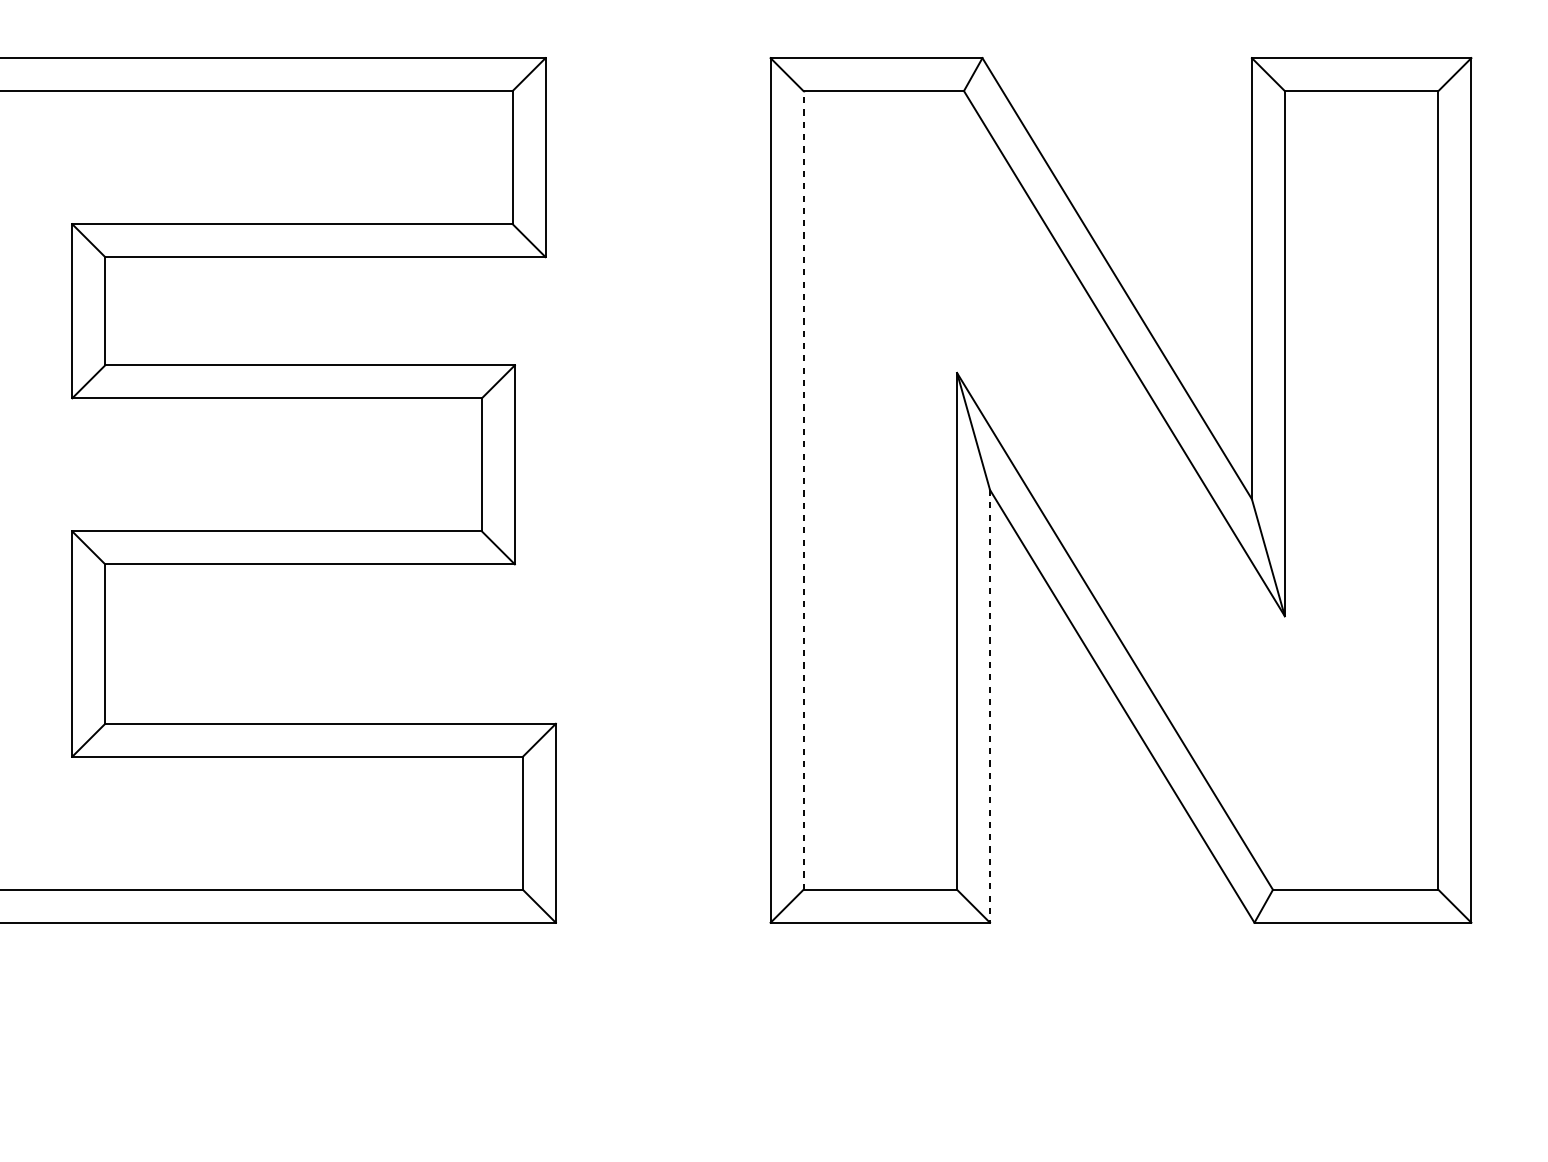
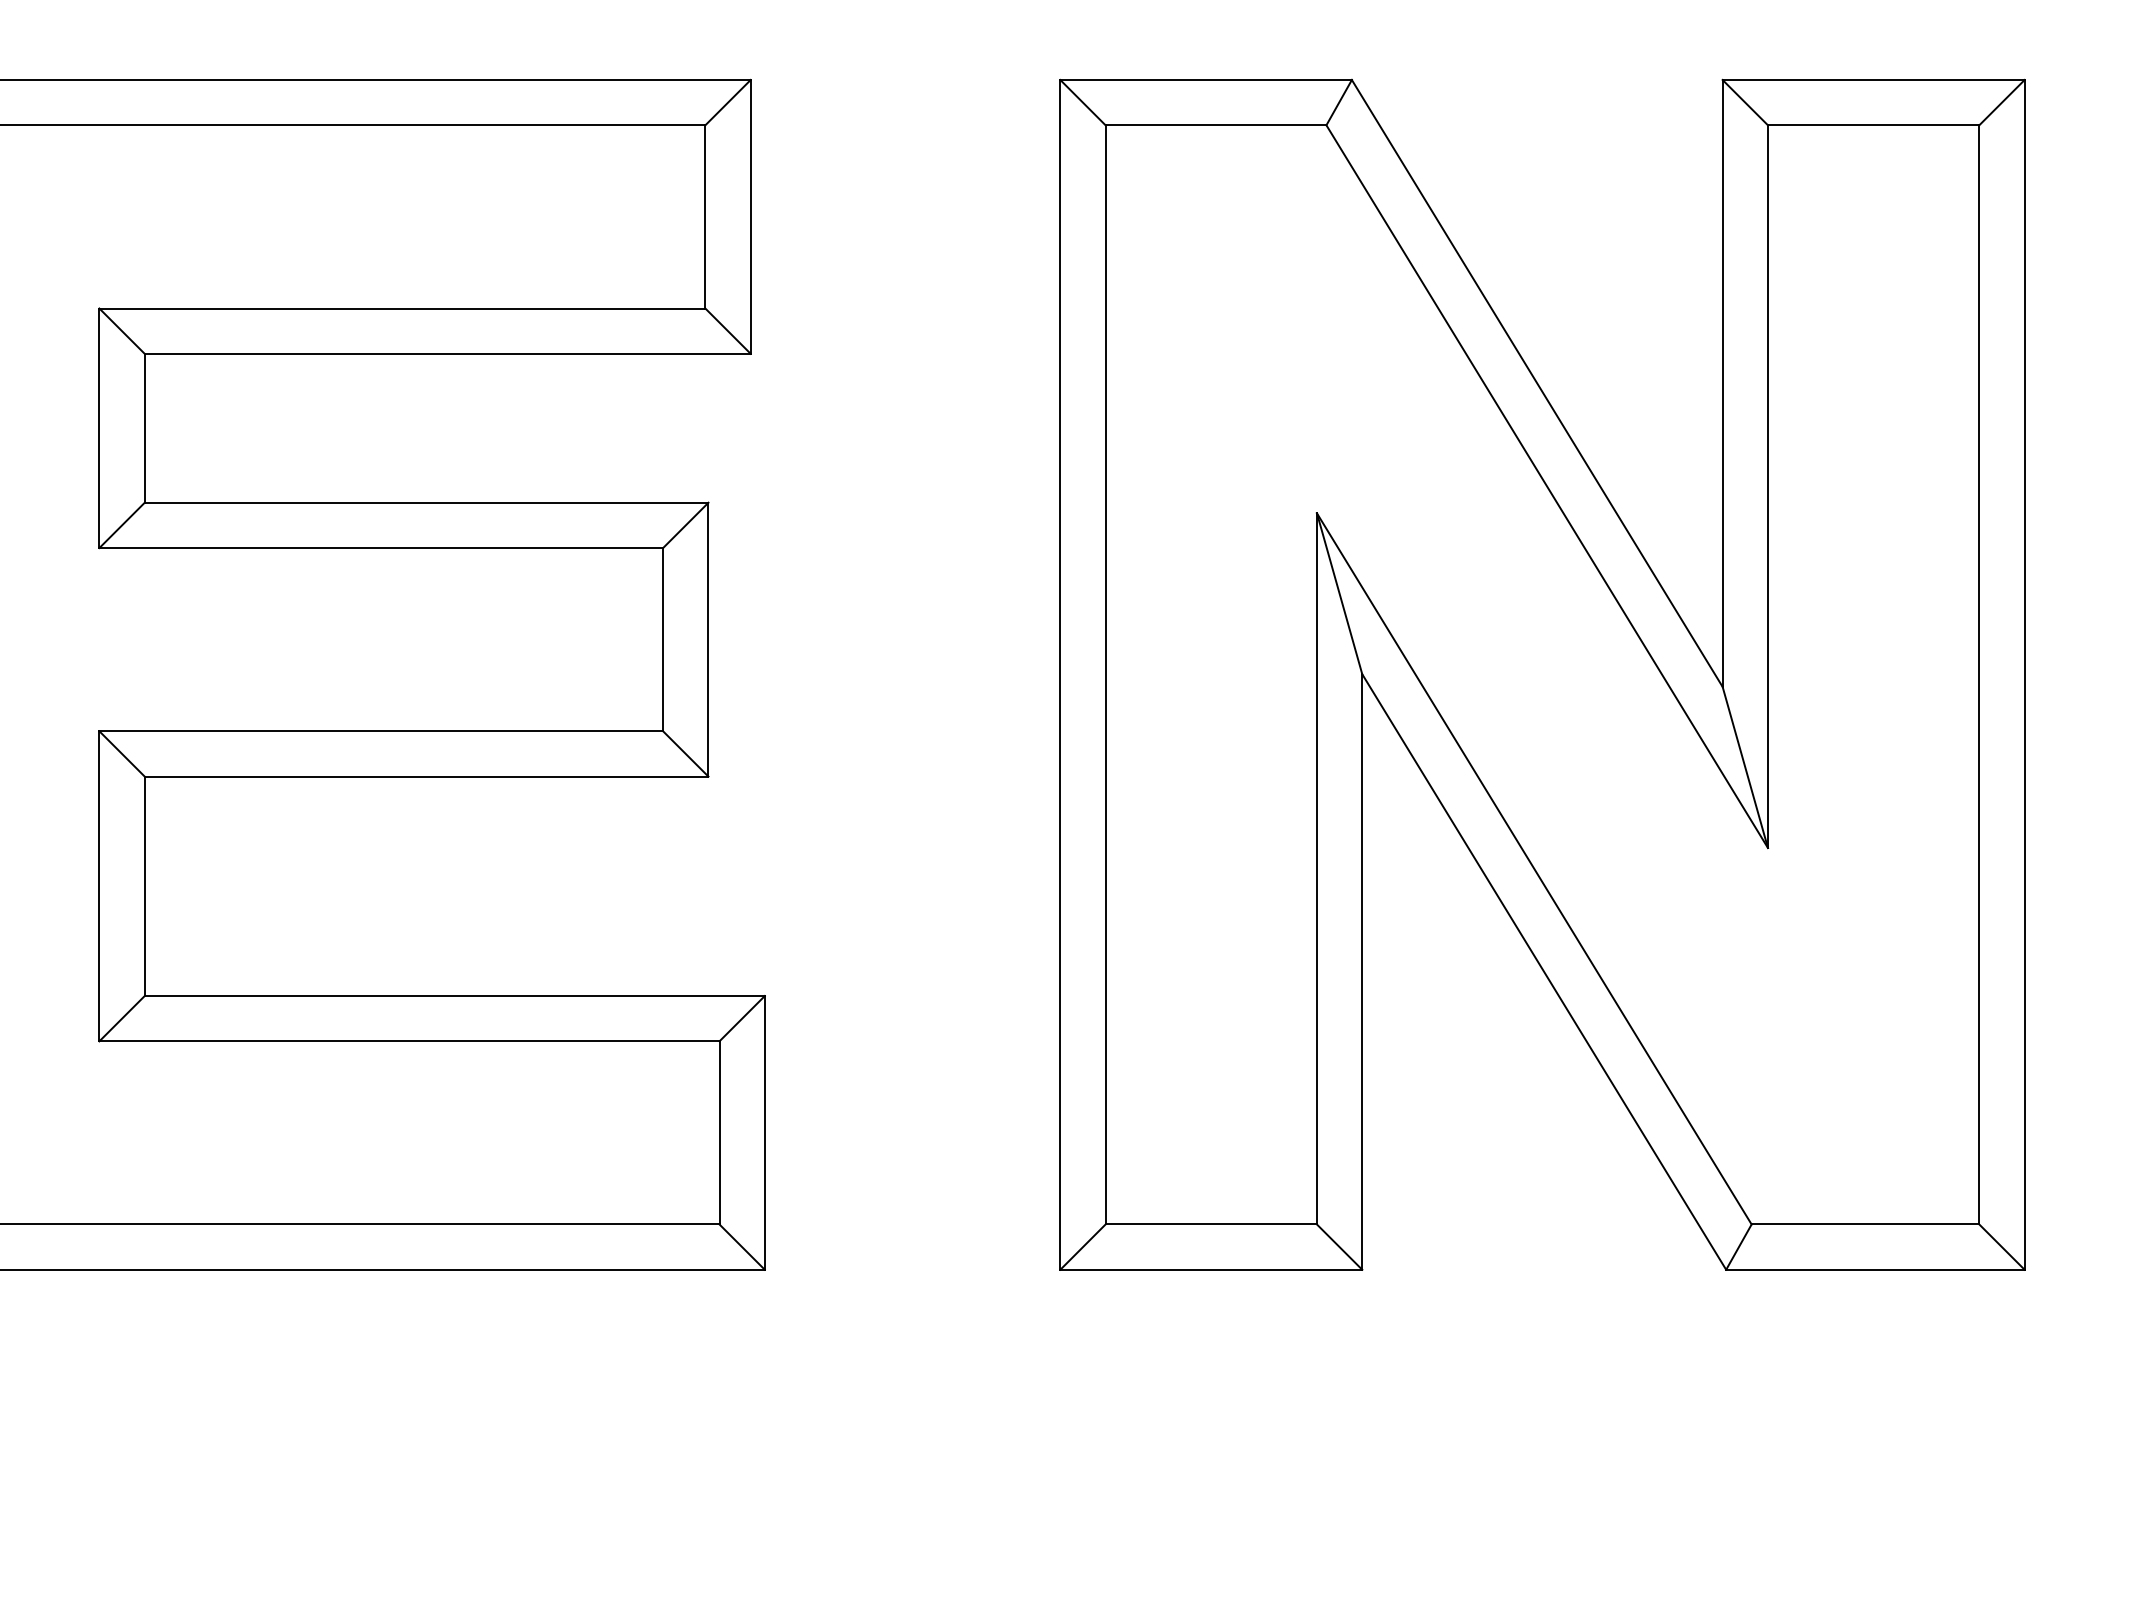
line: (803, 490) -> (1105, 674), dashed -> solid
line: (990, 706) -> (1362, 972), dashed -> solid

